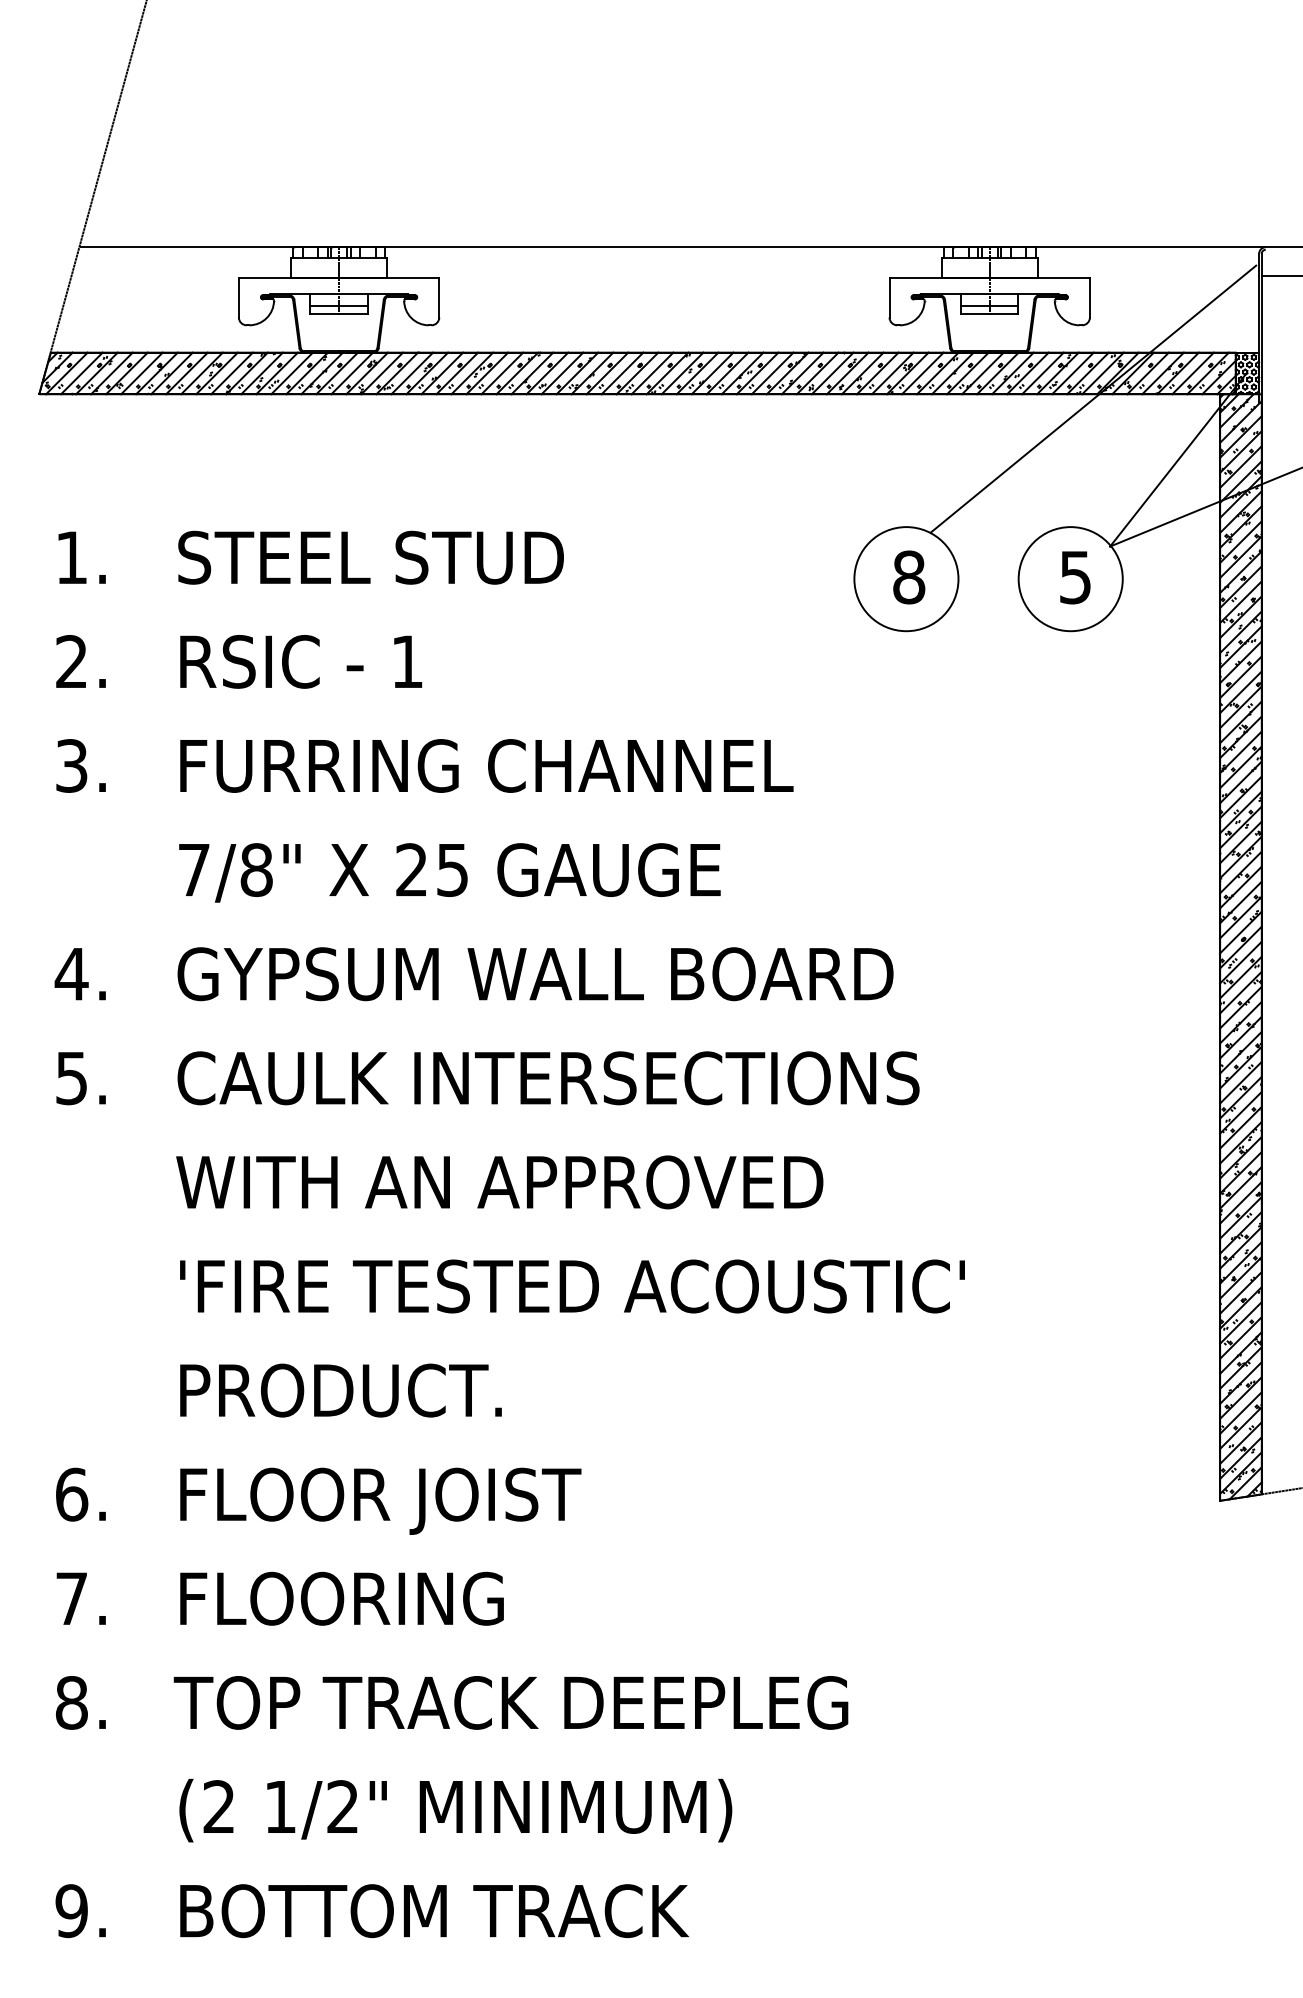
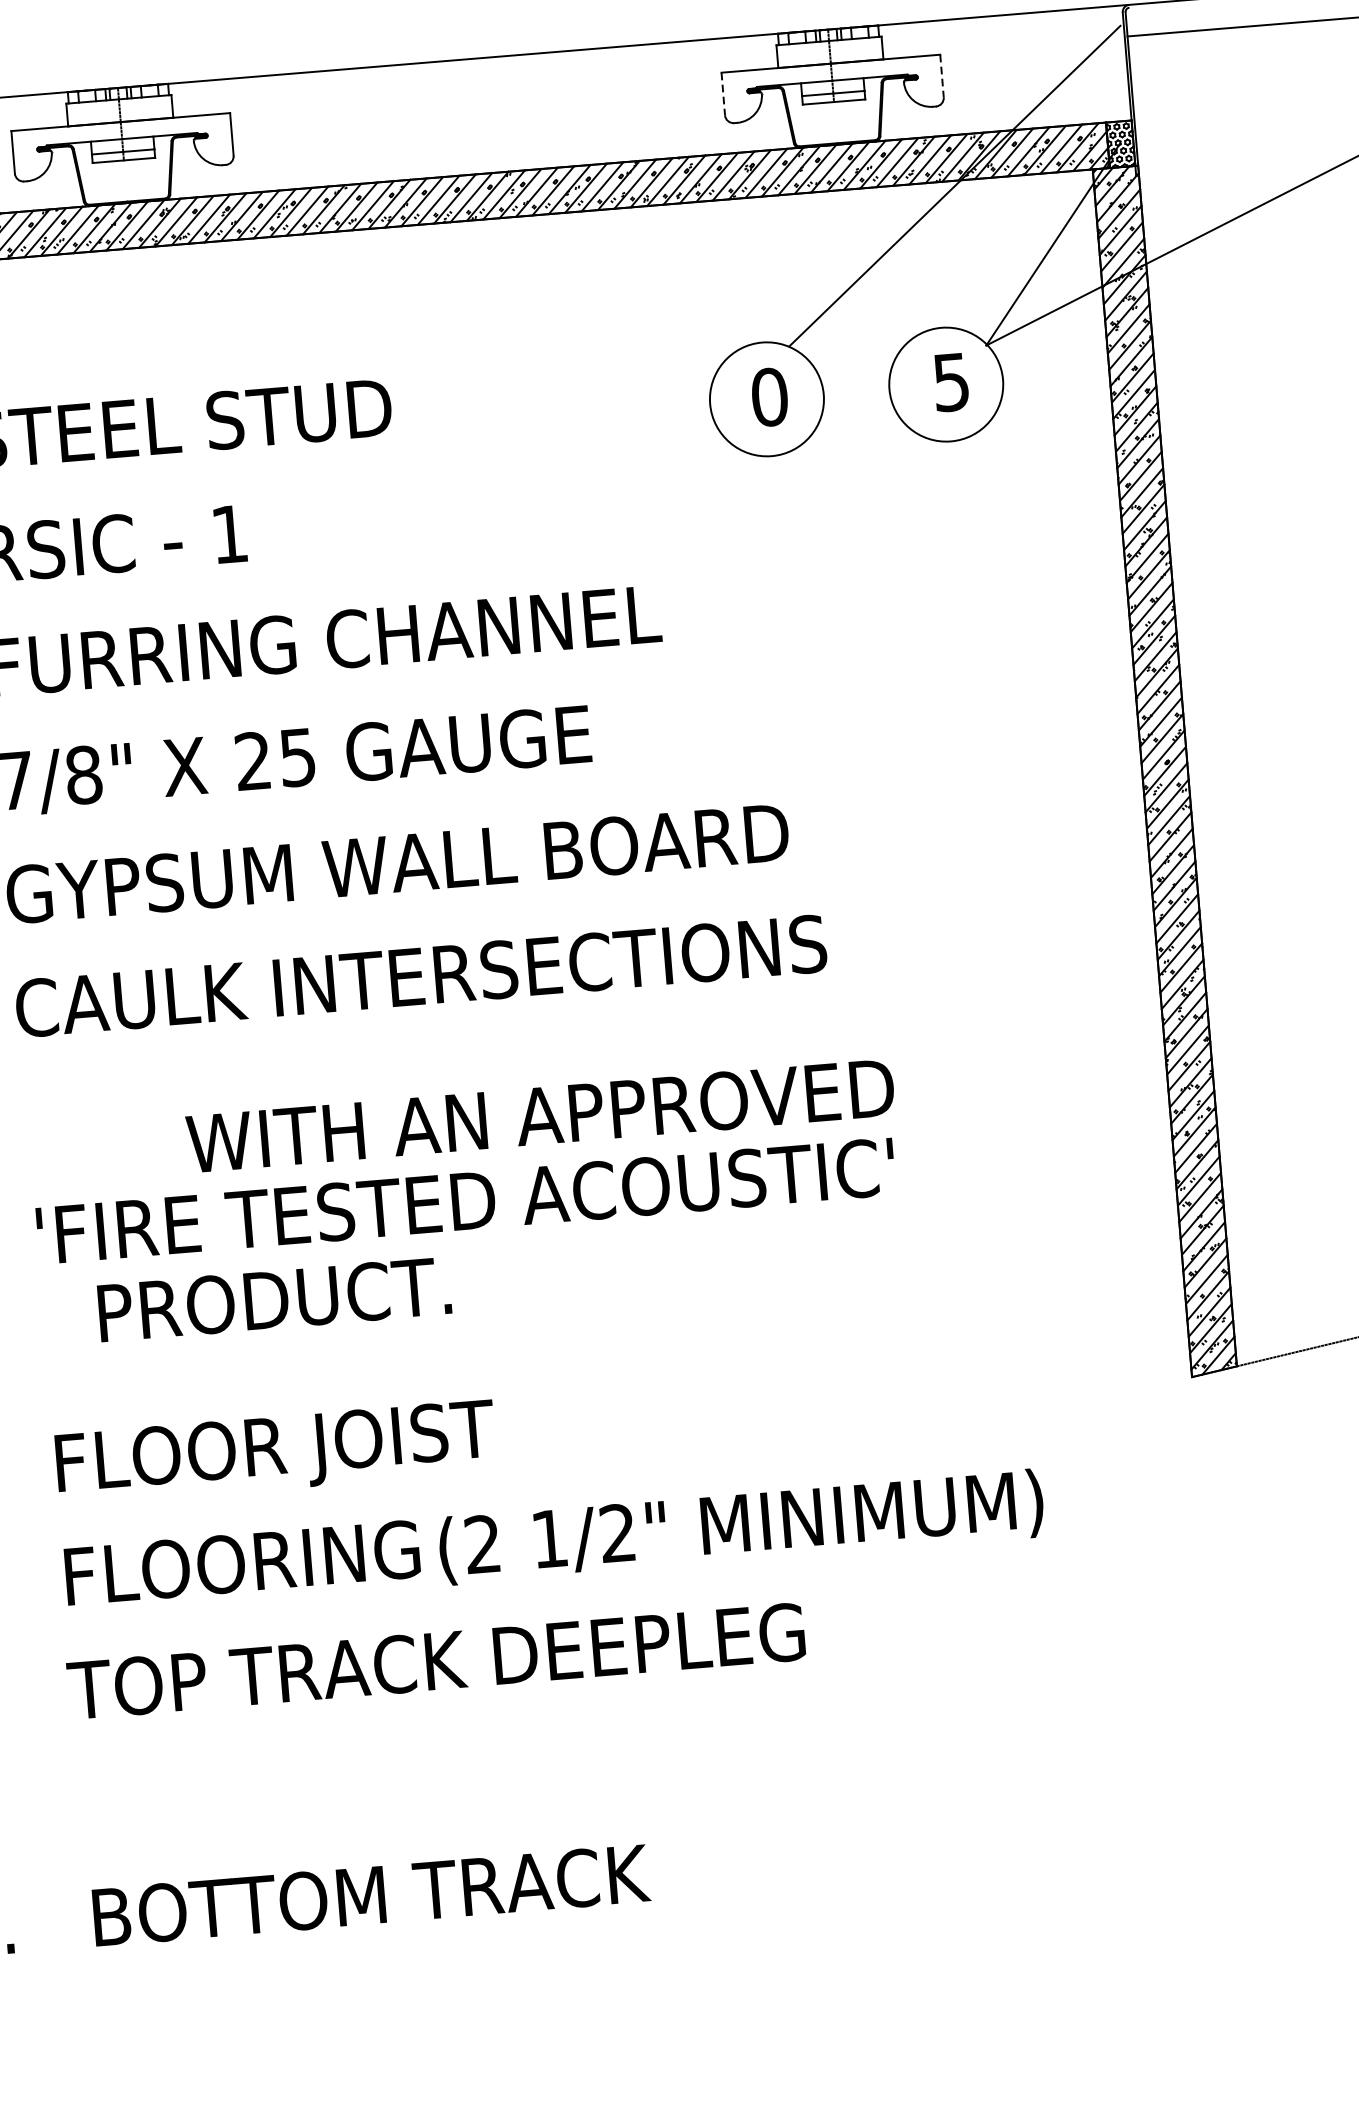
line: (889, 297) -> (723, 93), solid -> dashed
line: (1089, 297) -> (941, 75), solid -> dashed
text: (909, 577) -> (770, 397), 8 -> 0
text: (499, 1182) -> (540, 1116), moved
text: (340, 1390) -> (274, 1299), moved
text: (455, 1810) -> (741, 1527), moved

